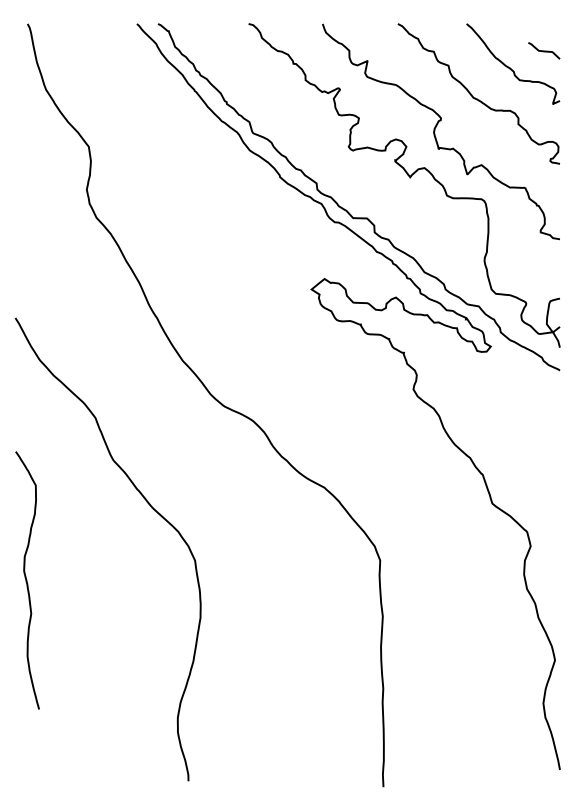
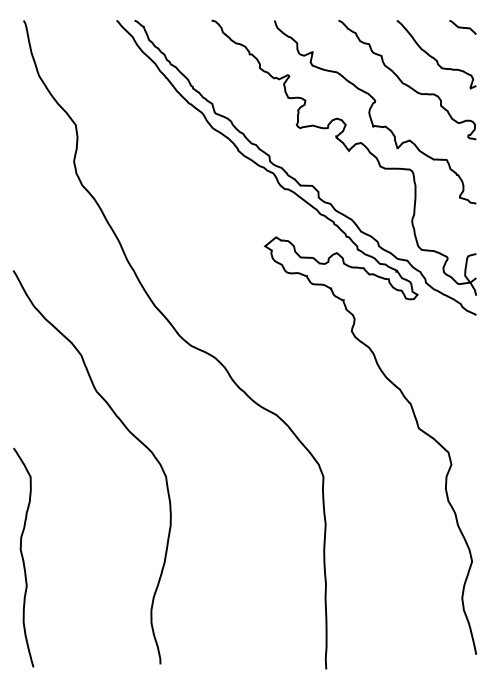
curve: (543, 51) -> (462, 27), moved
curve: (27, 580) -> (23, 557), moved

